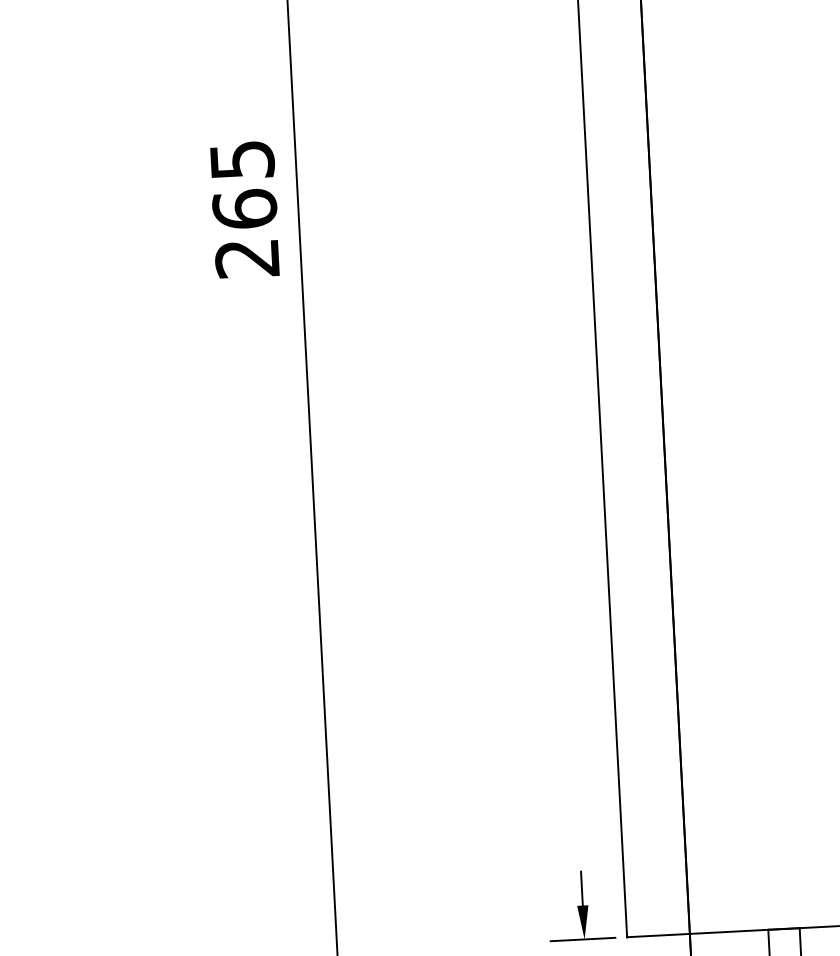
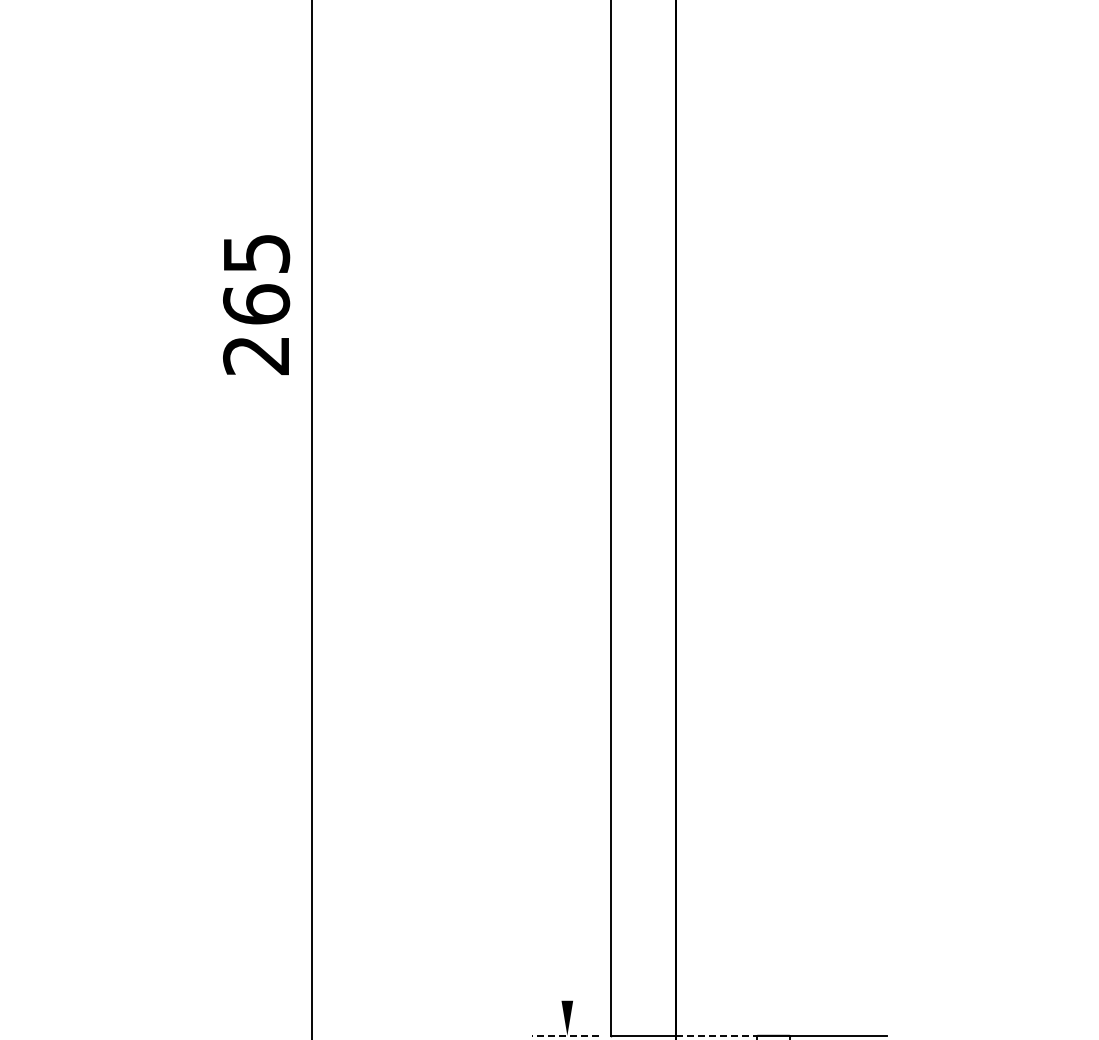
text: (244, 209) -> (256, 304), moved
line: (582, 887) -> (567, 982), removed
line: (728, 931) -> (716, 1035), solid -> dashed
line: (582, 939) -> (565, 1035), solid -> dashed

